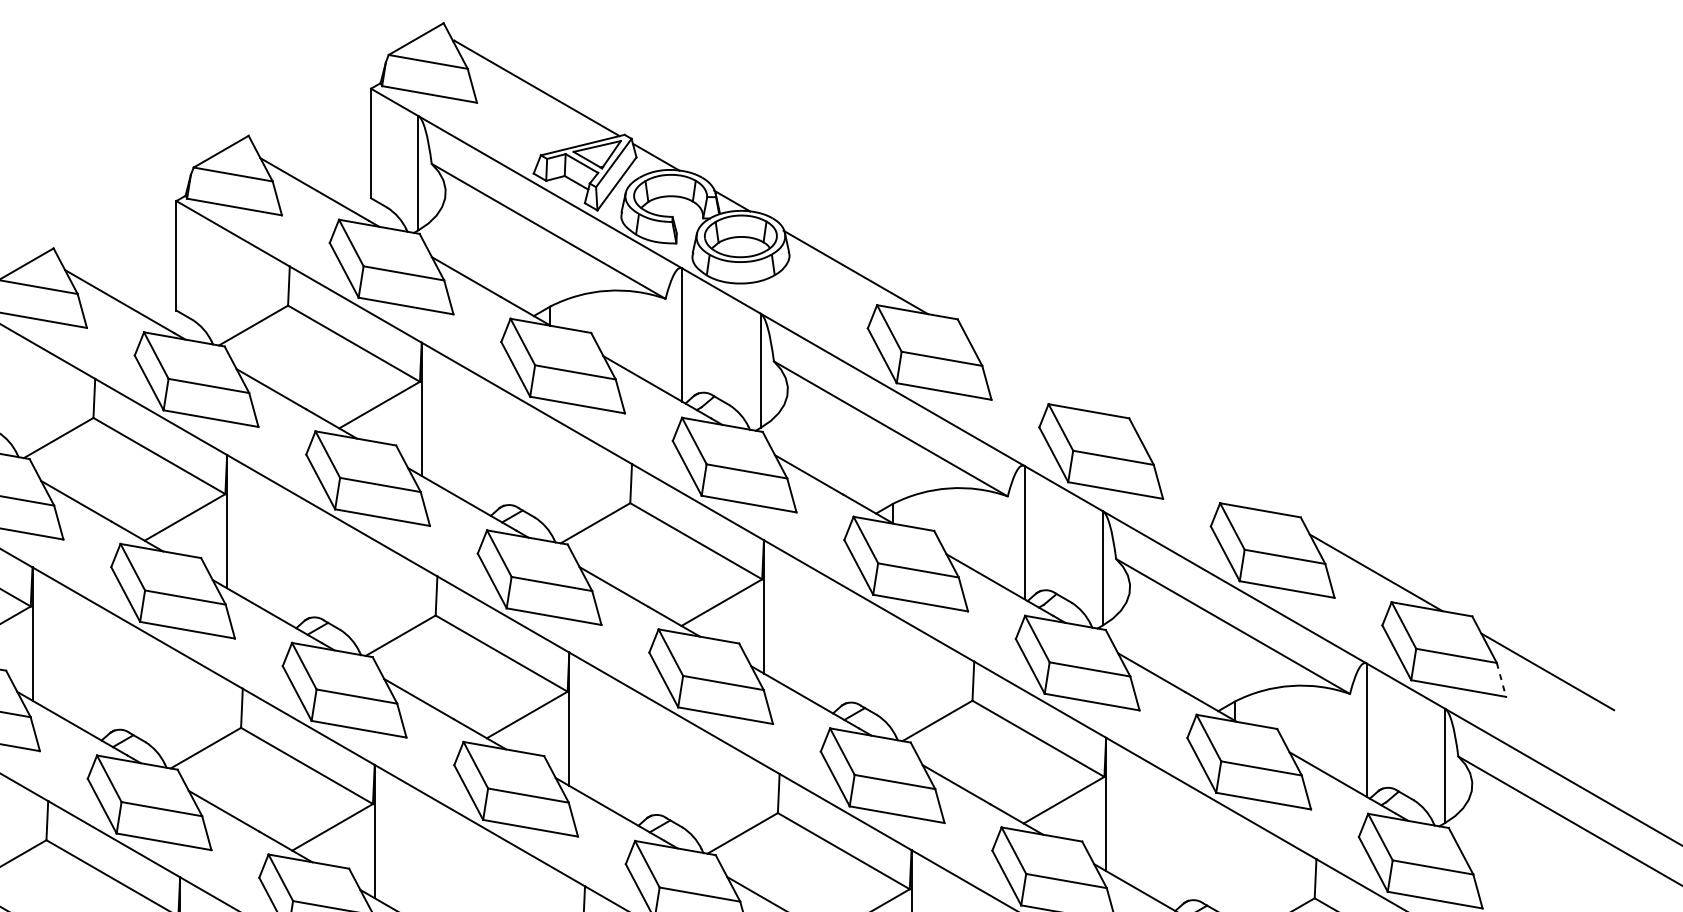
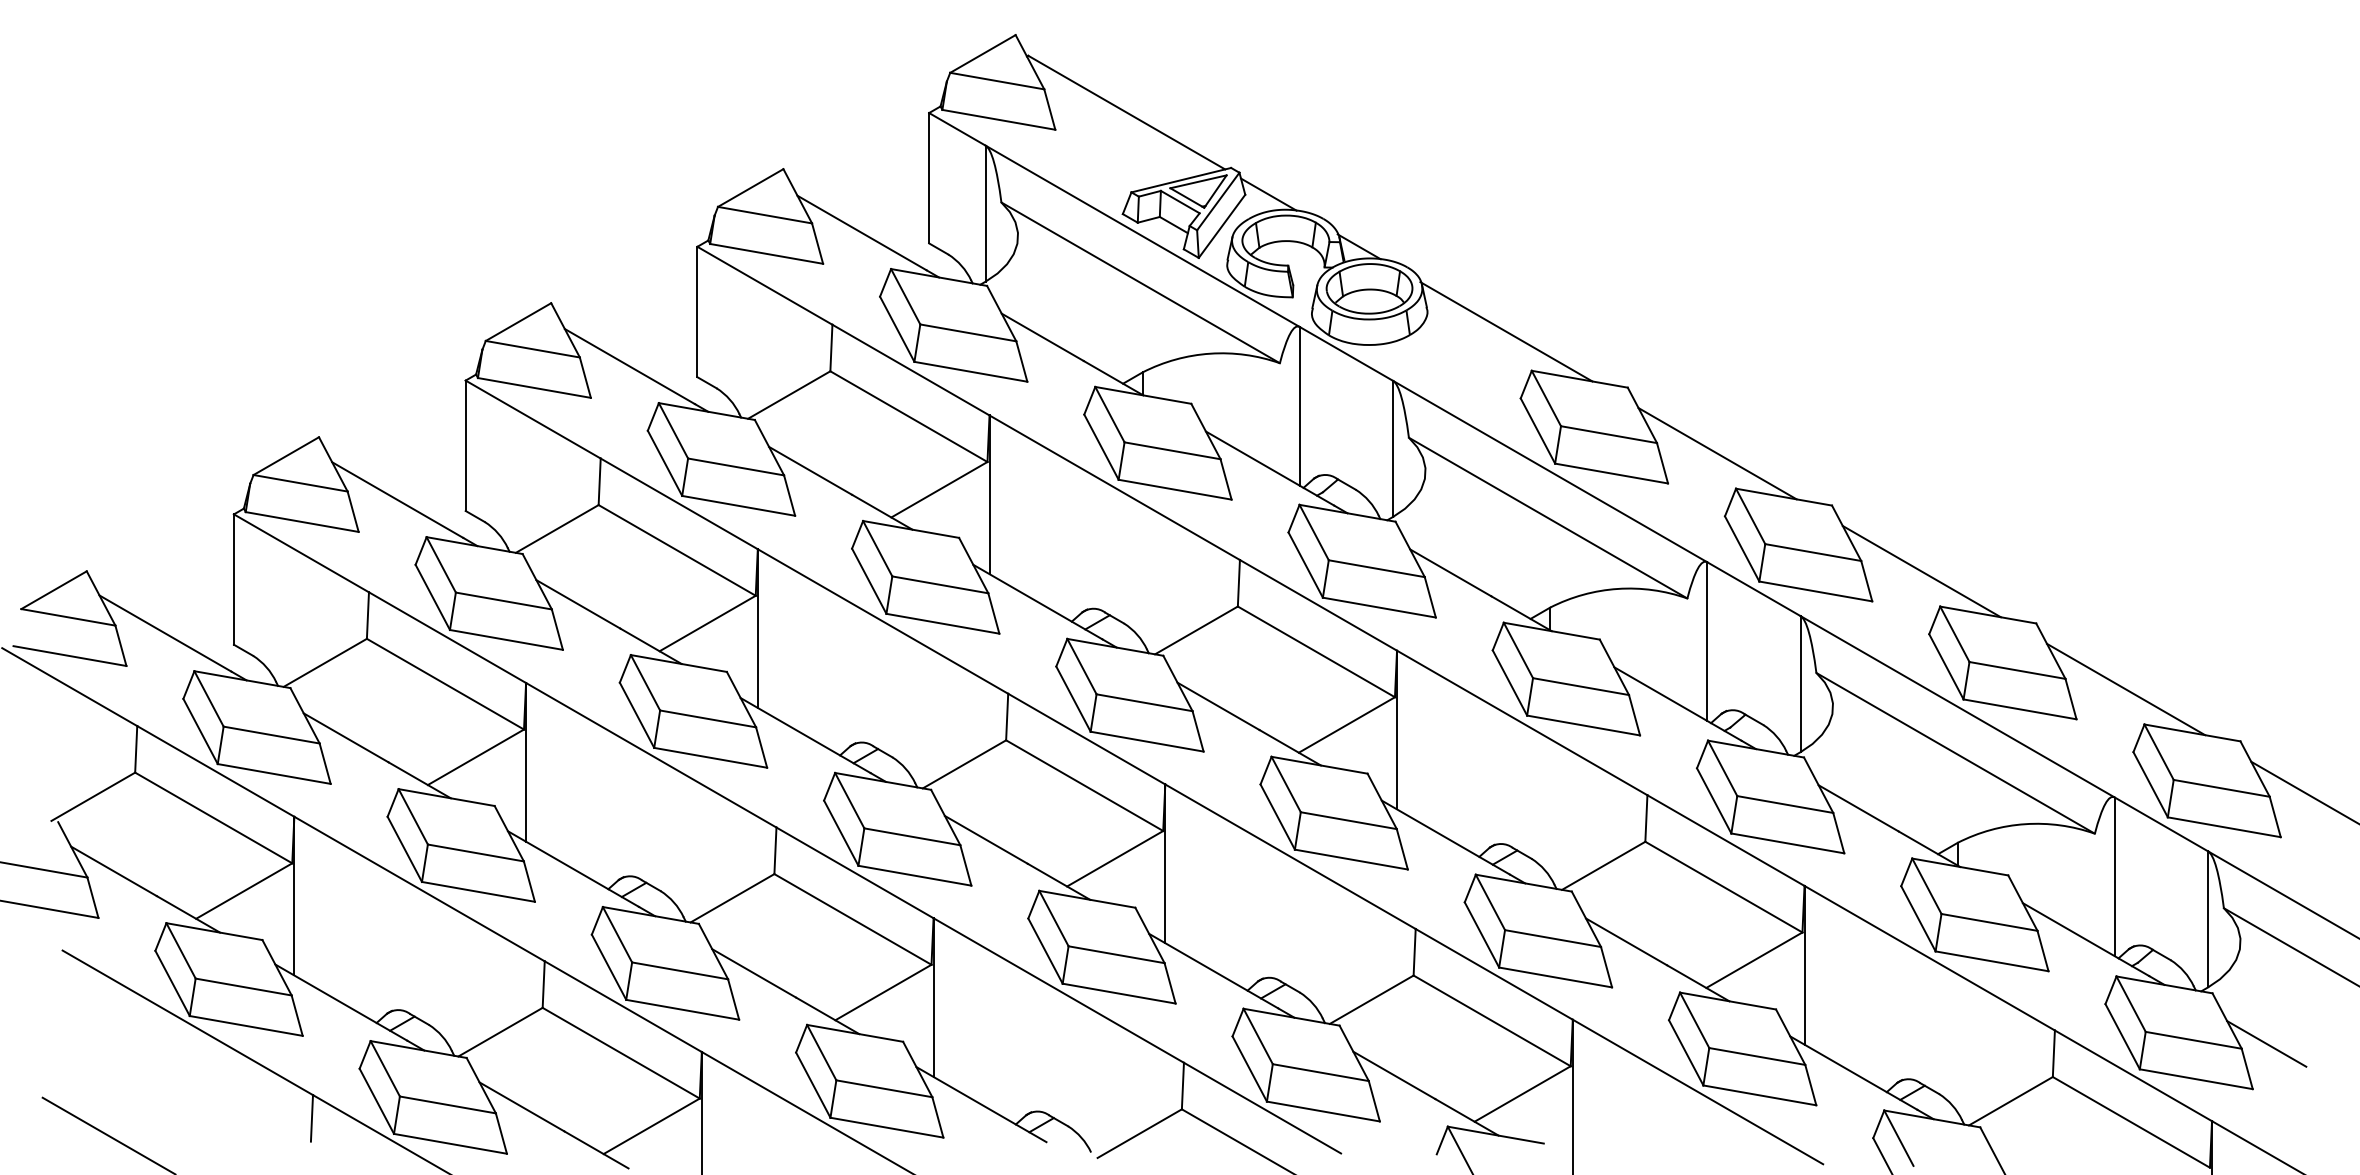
line: (1033, 374) -> (1717, 453), added
line: (1204, 473) -> (1921, 571), added
line: (1501, 679) -> (2275, 816), dashed -> solid
line: (1494, 870) -> (2266, 1043), added

